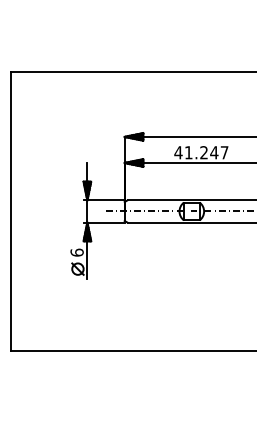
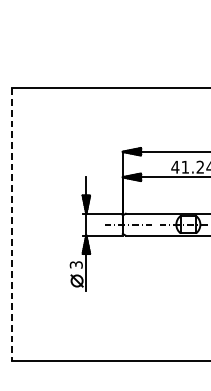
line: (10, 211) -> (11, 224), solid -> dashed
text: (76, 252) -> (75, 264), 6 -> 3

